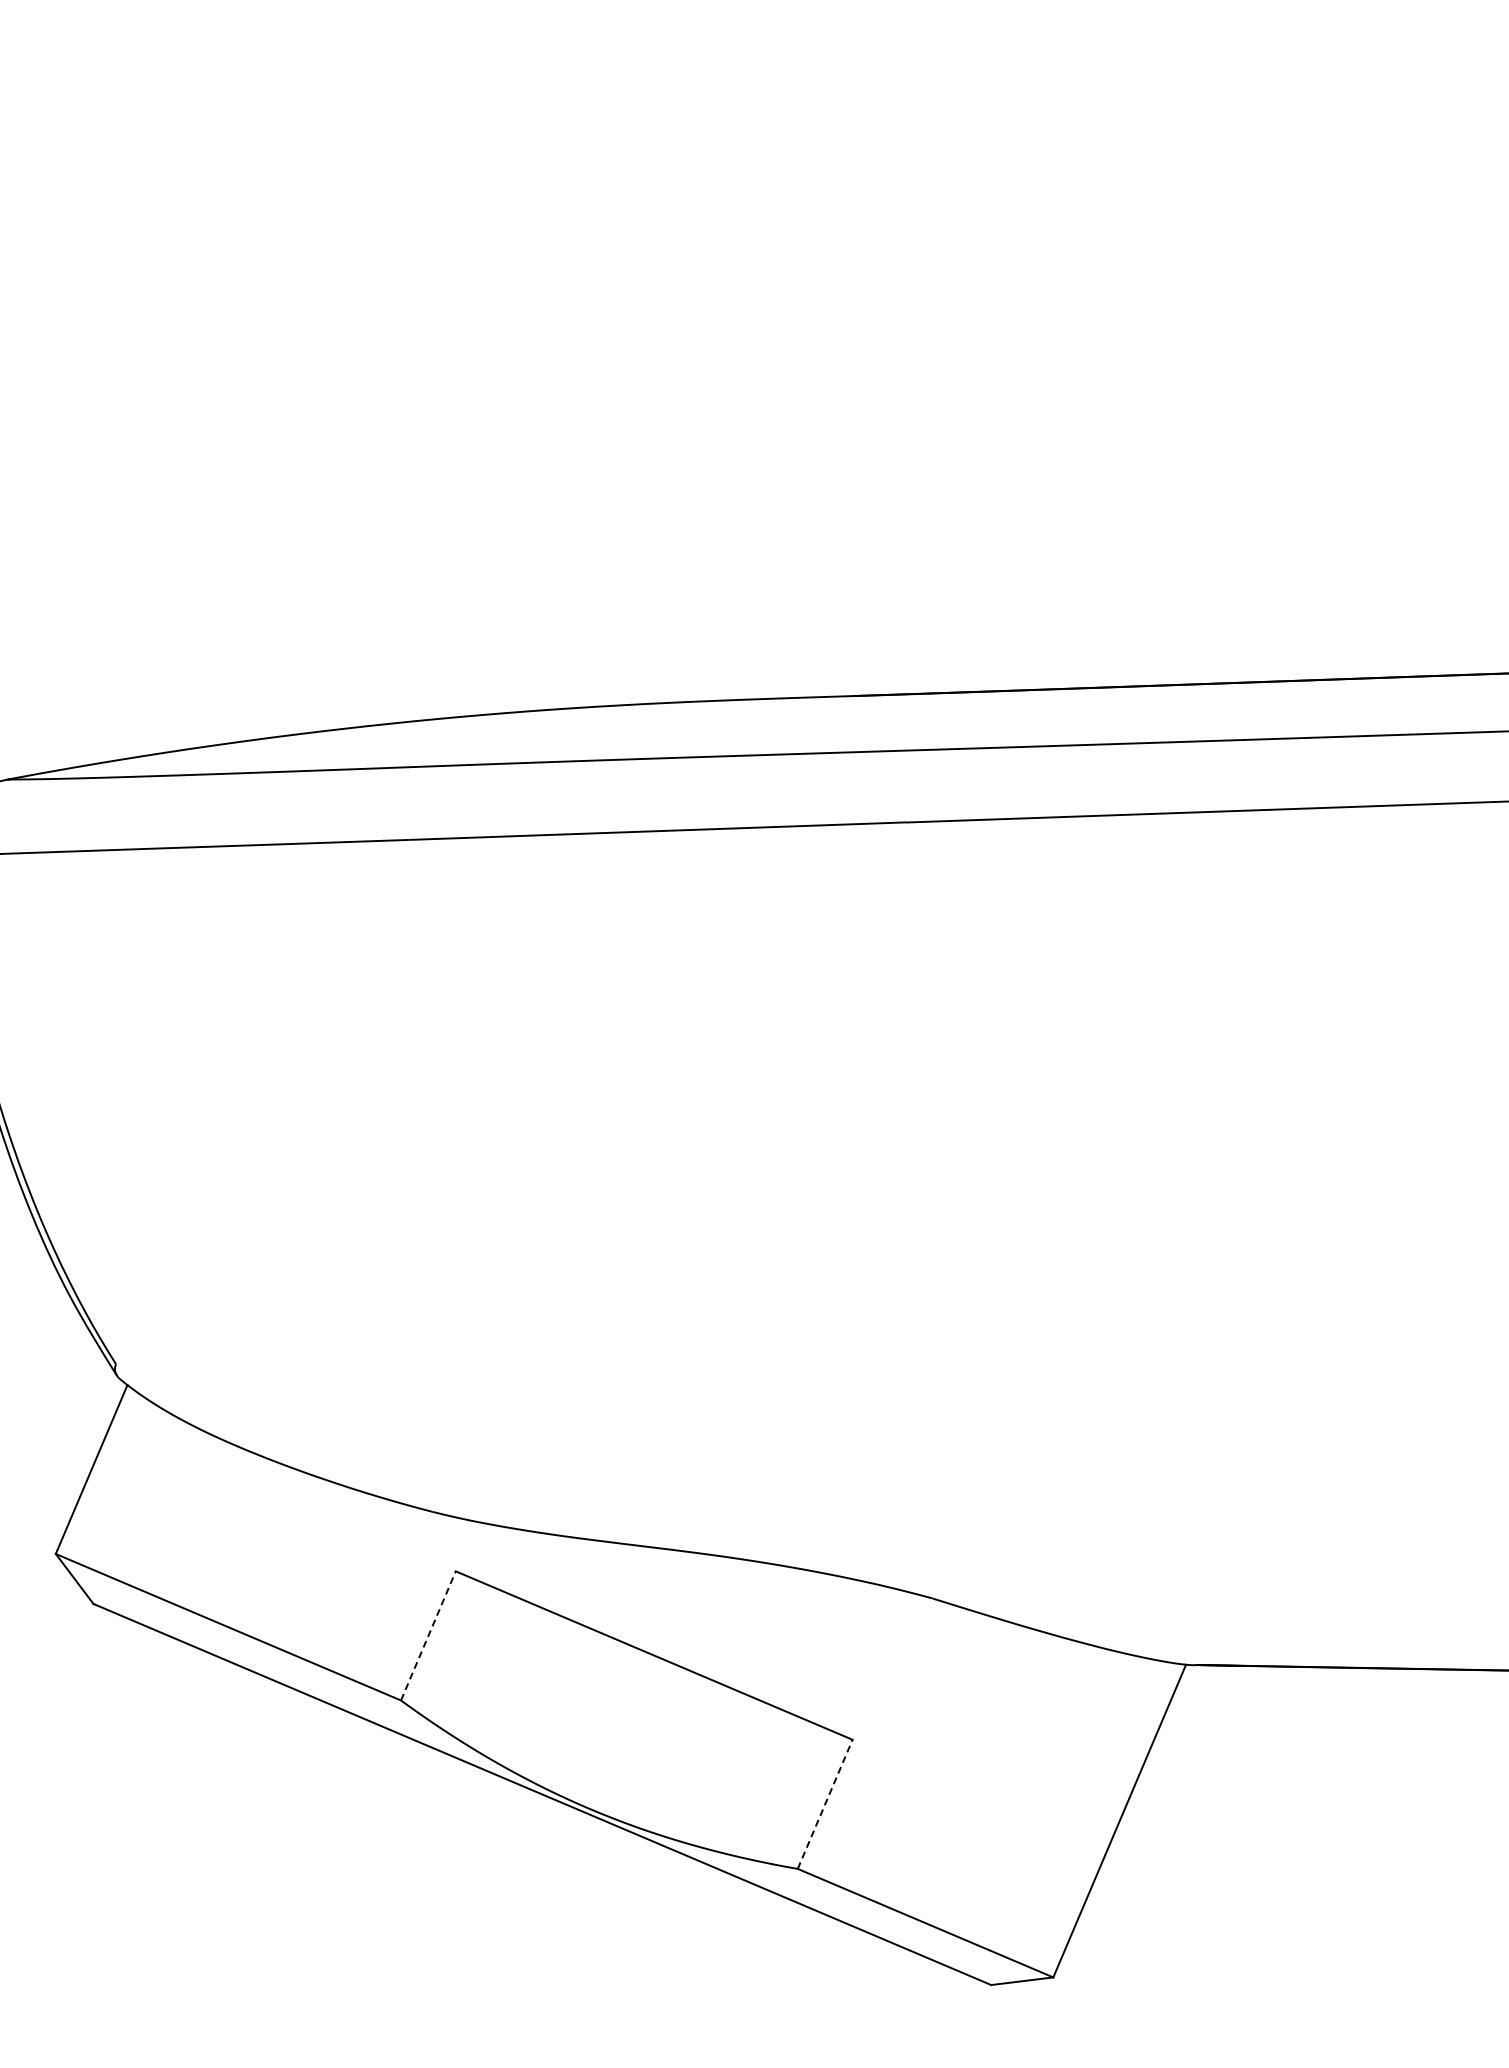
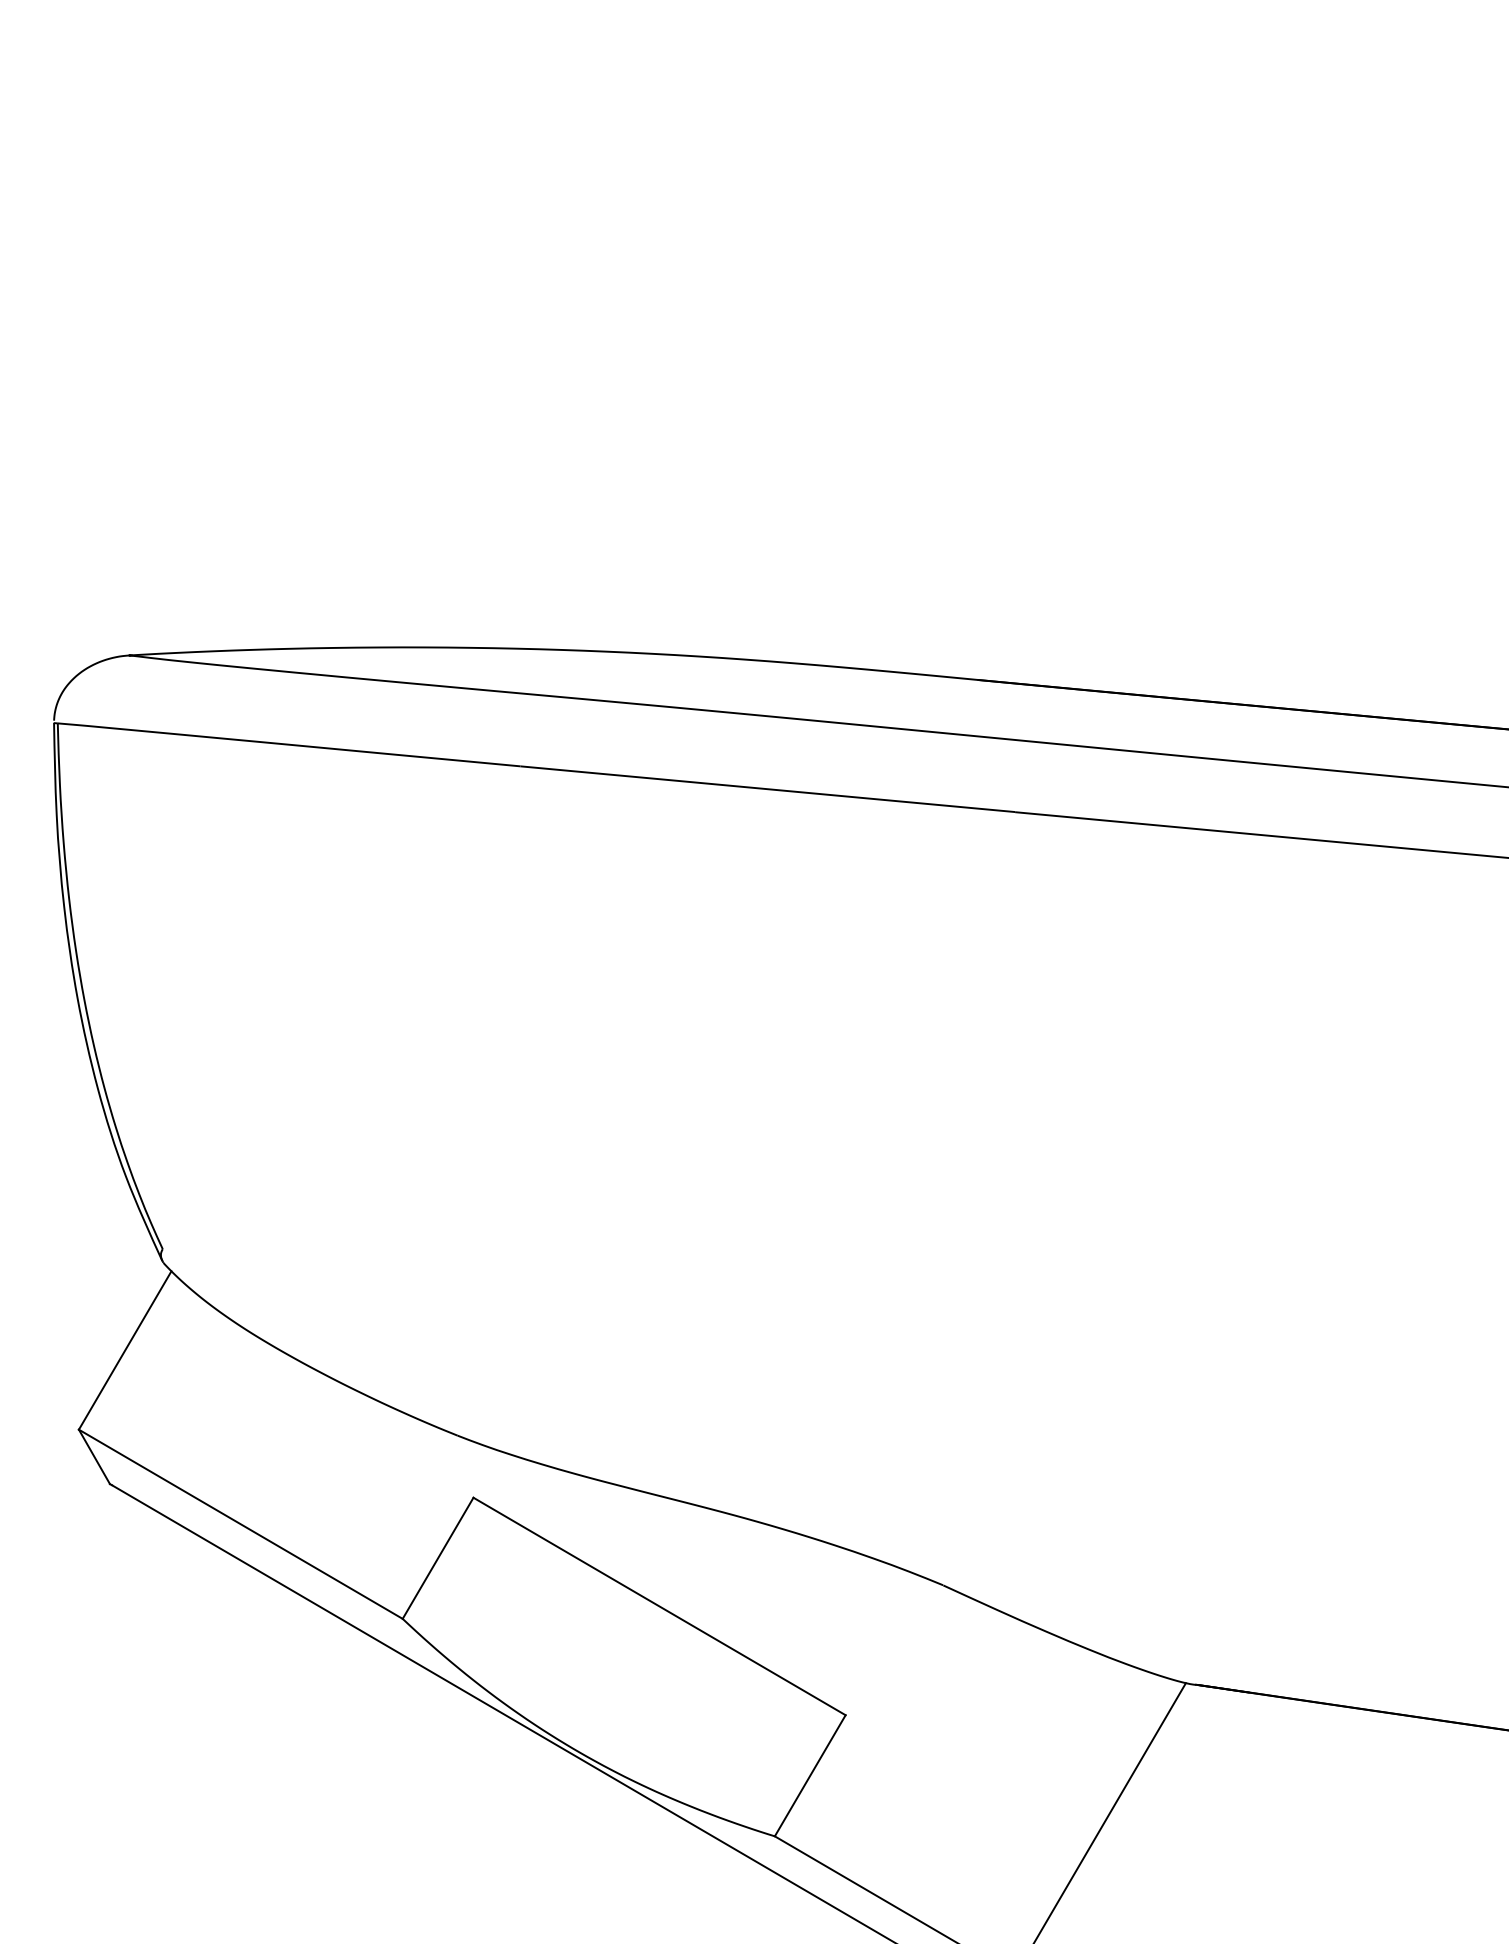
line: (428, 1635) -> (438, 1557), dashed -> solid
line: (825, 1803) -> (810, 1774), dashed -> solid

